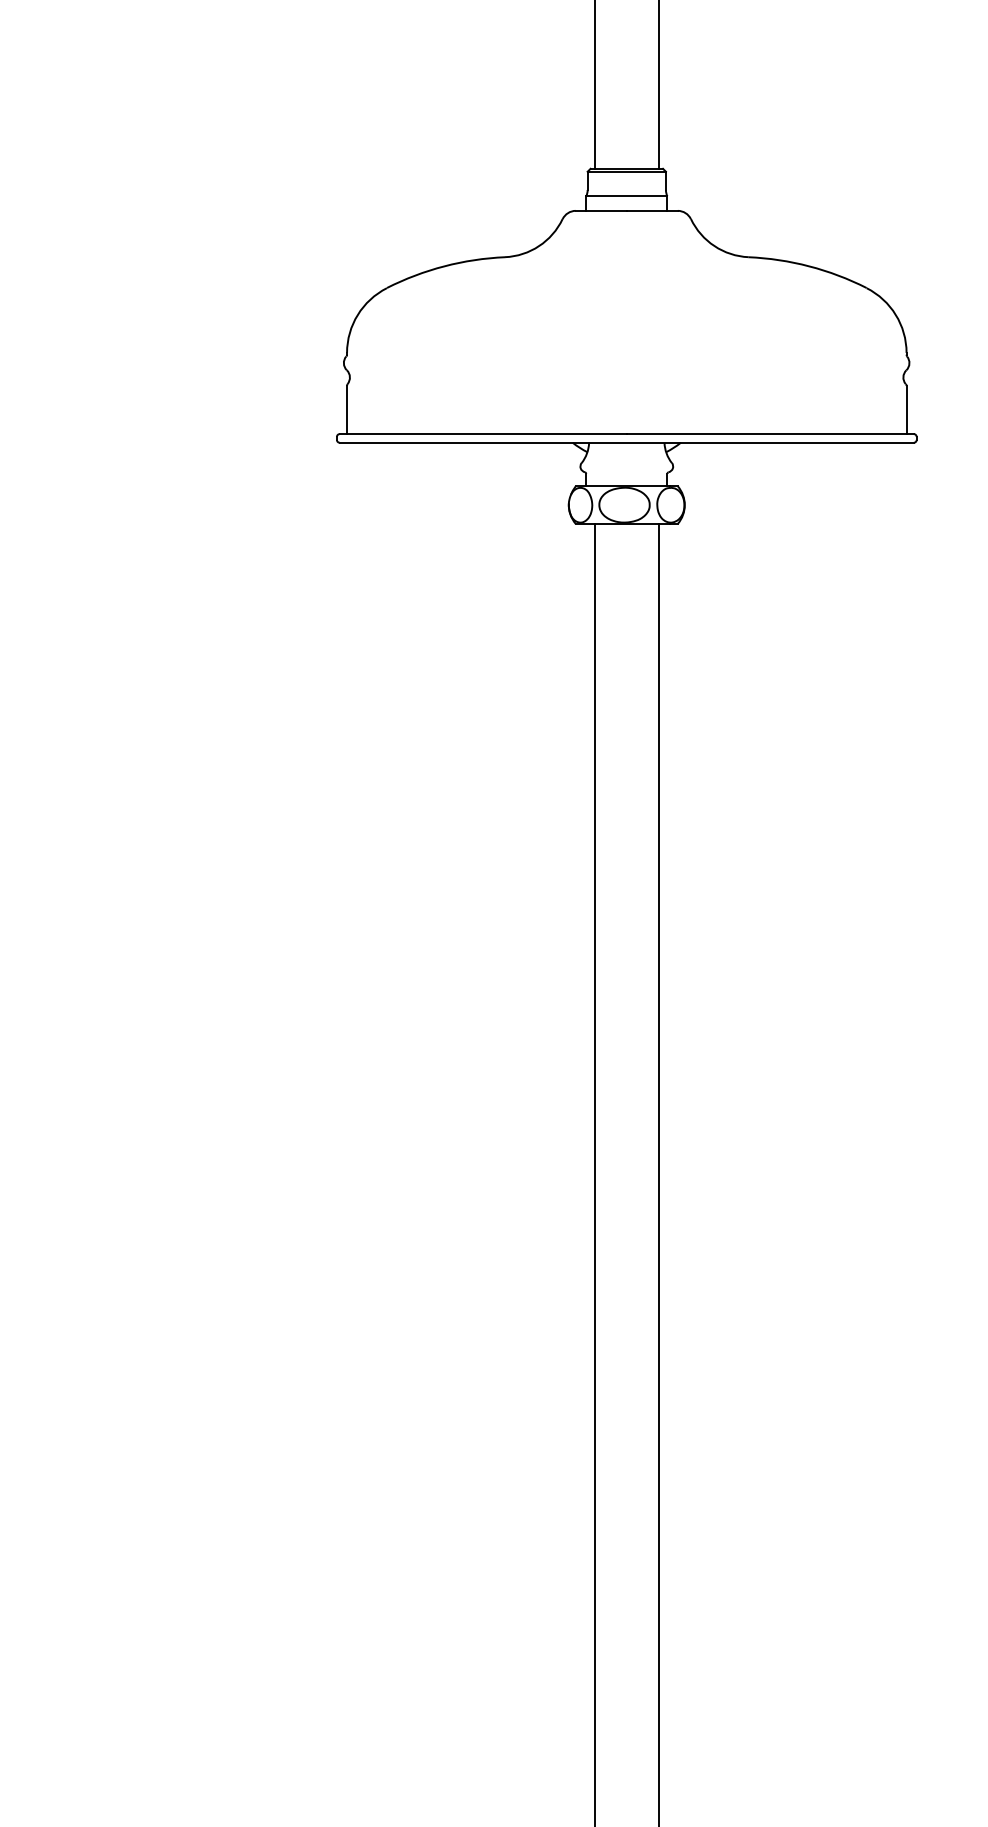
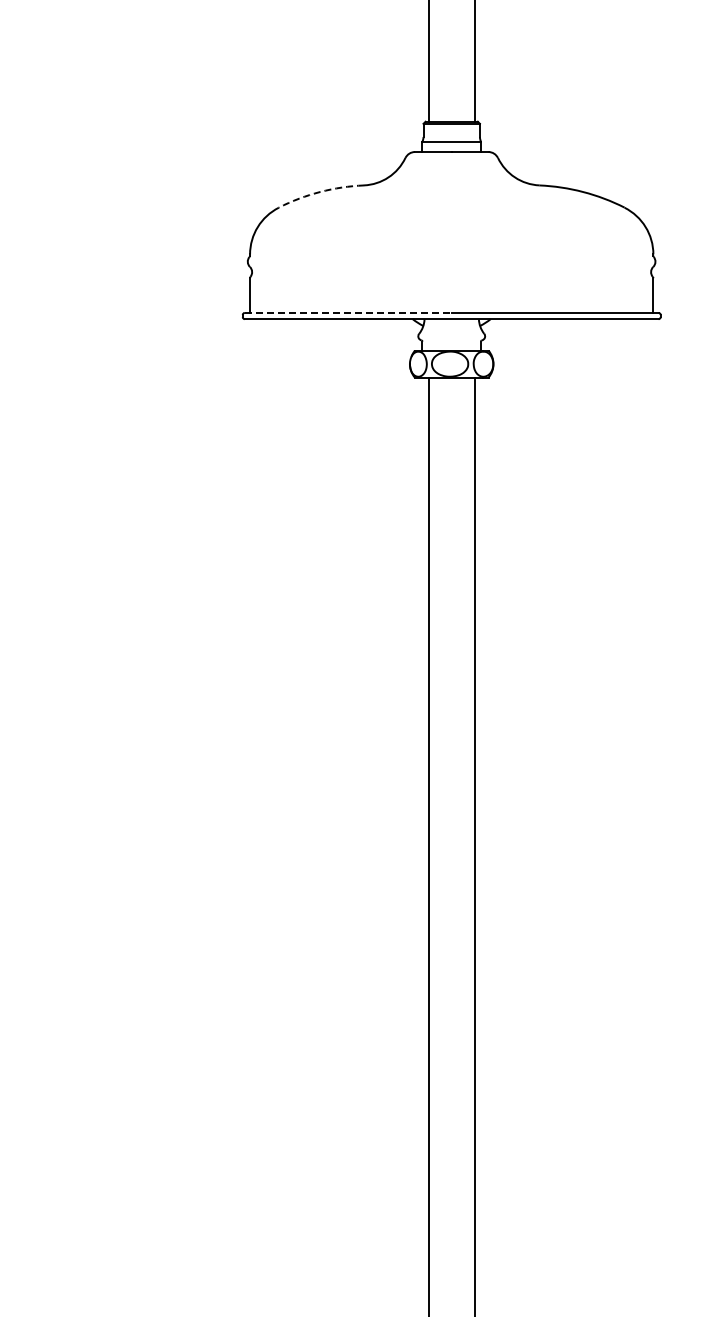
arc: (444, 267) -> (320, 192), solid -> dashed
line: (483, 433) -> (348, 312), solid -> dashed

